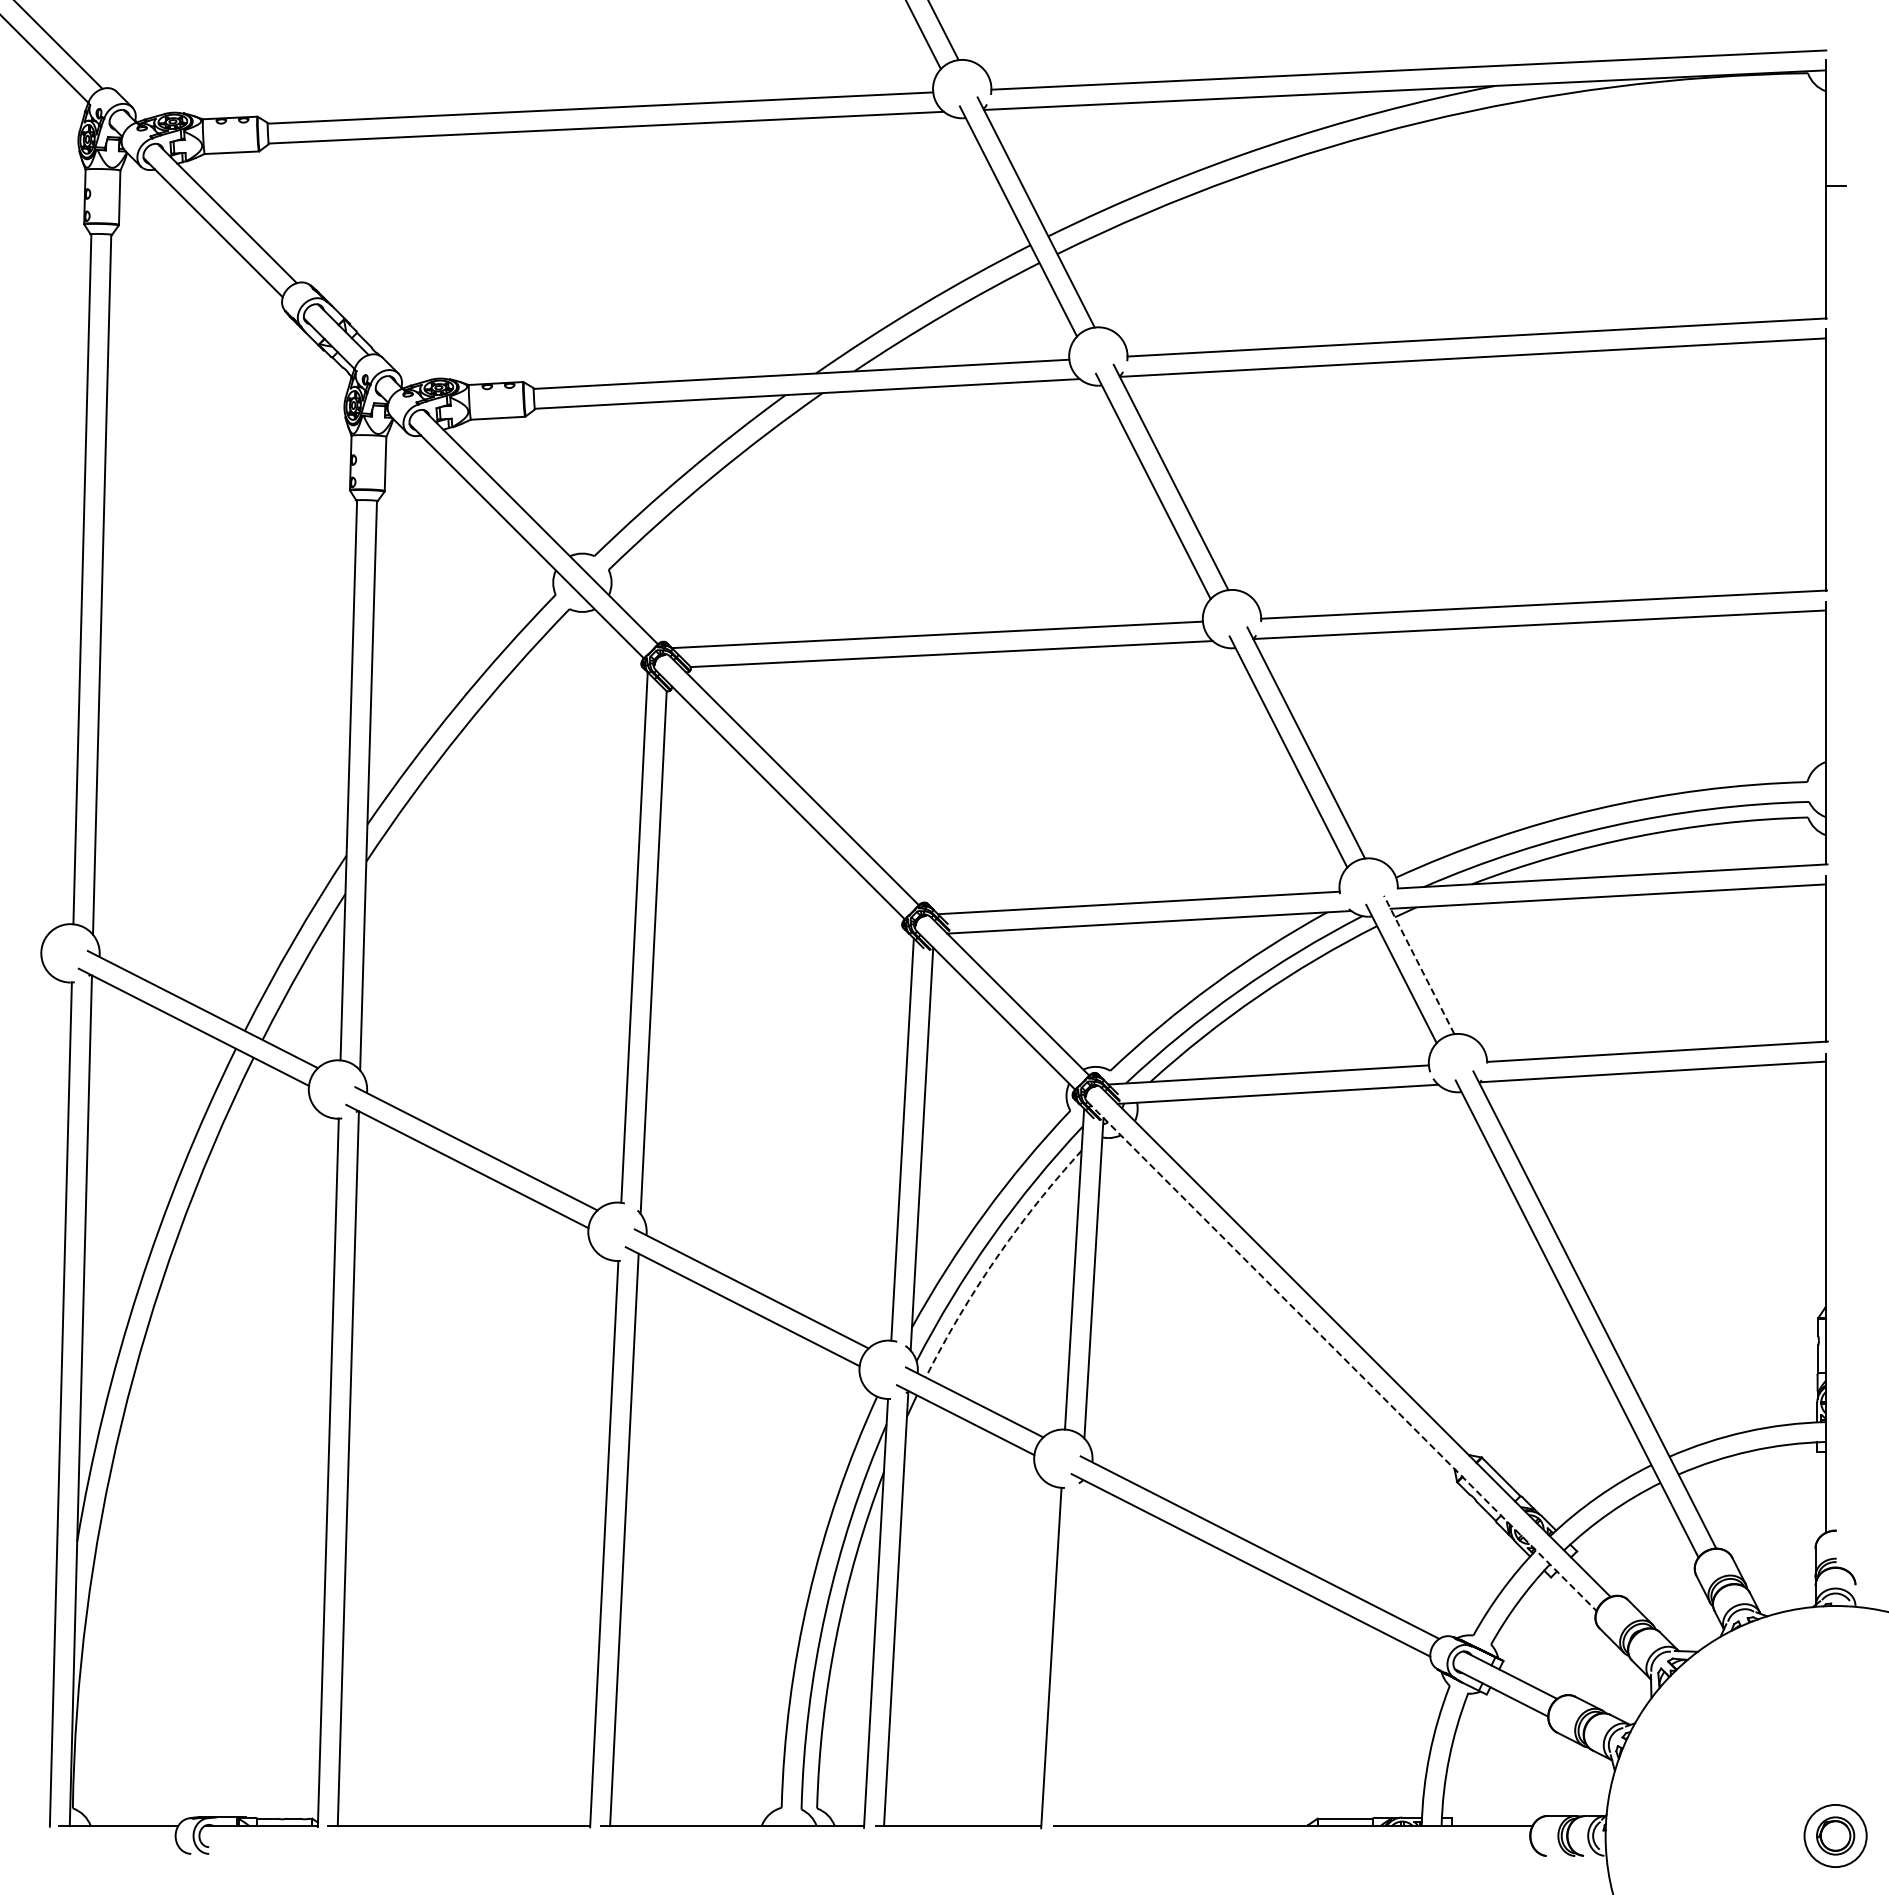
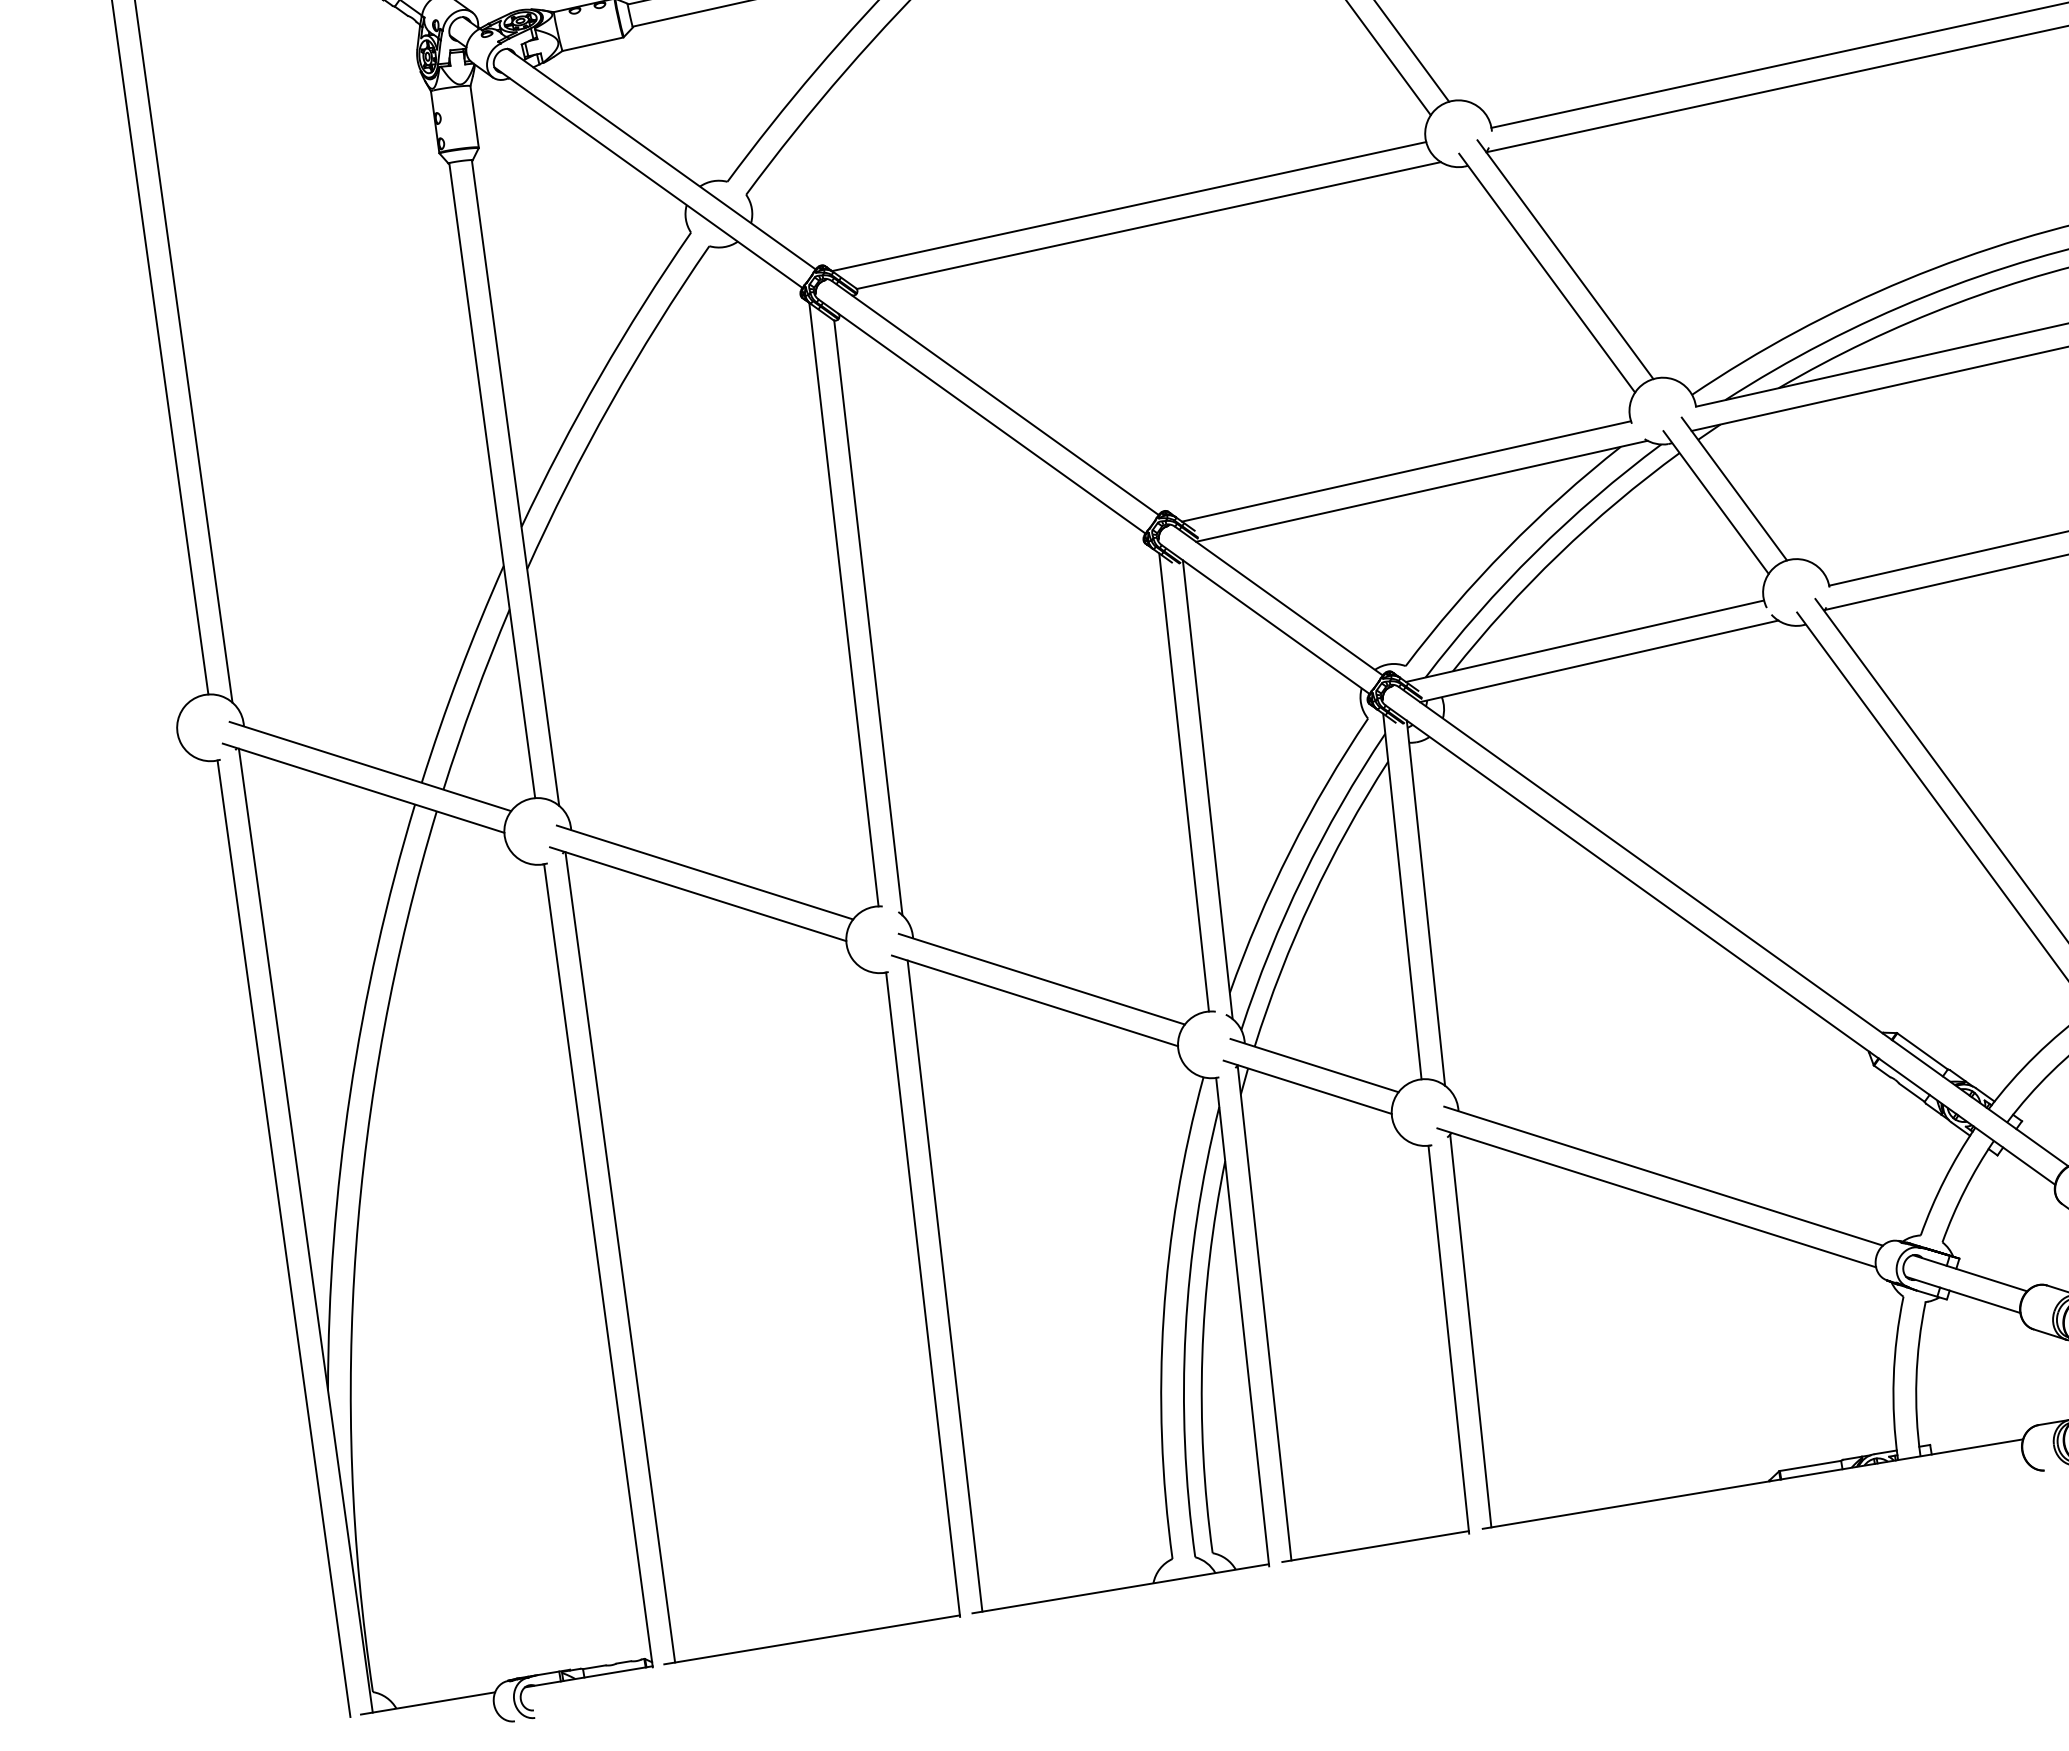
line: (1419, 965) -> (1734, 489), dashed -> solid
arc: (996, 1258) -> (1312, 899), dashed -> solid
line: (1342, 1356) -> (1720, 945), dashed -> solid
line: (1071, 1653) -> (1470, 1330), added

